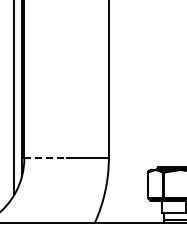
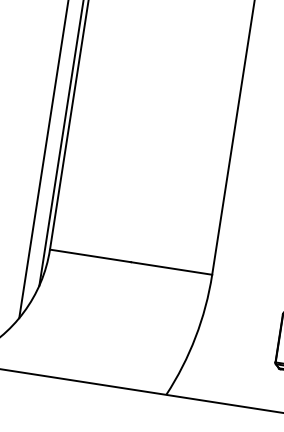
line: (46, 157) -> (92, 255), dashed -> solid

